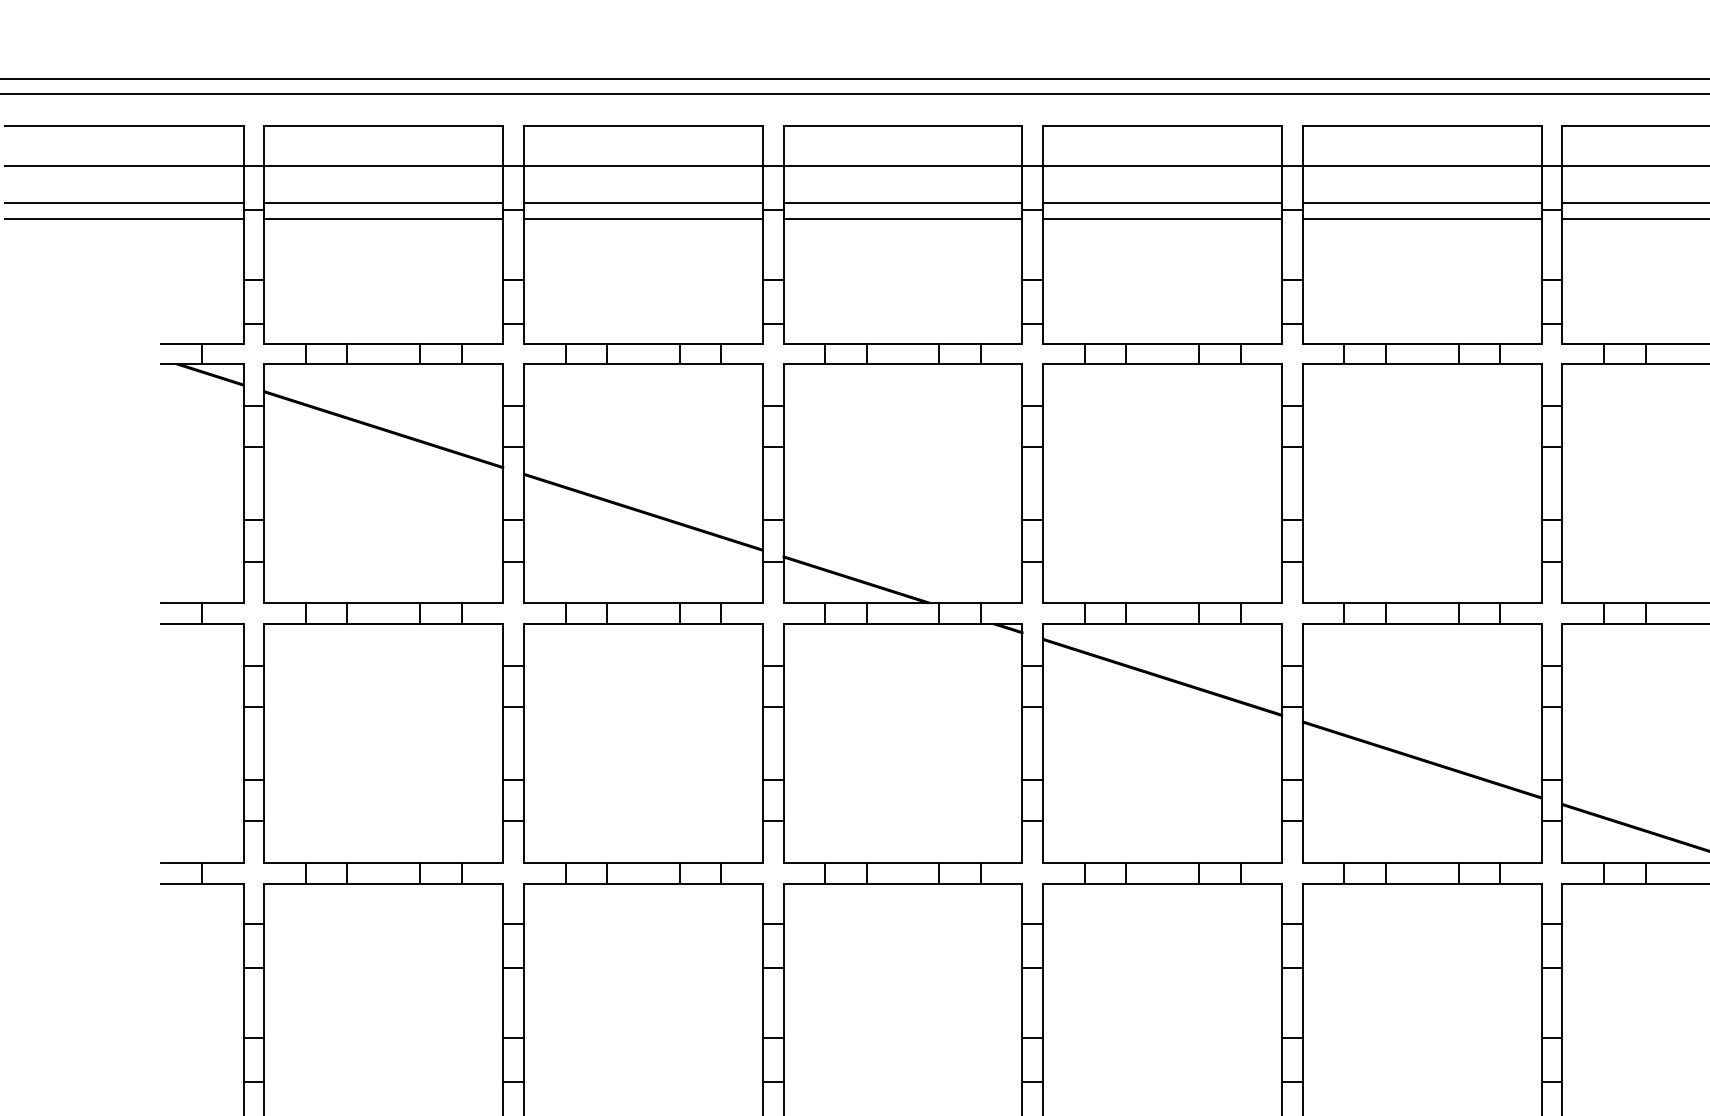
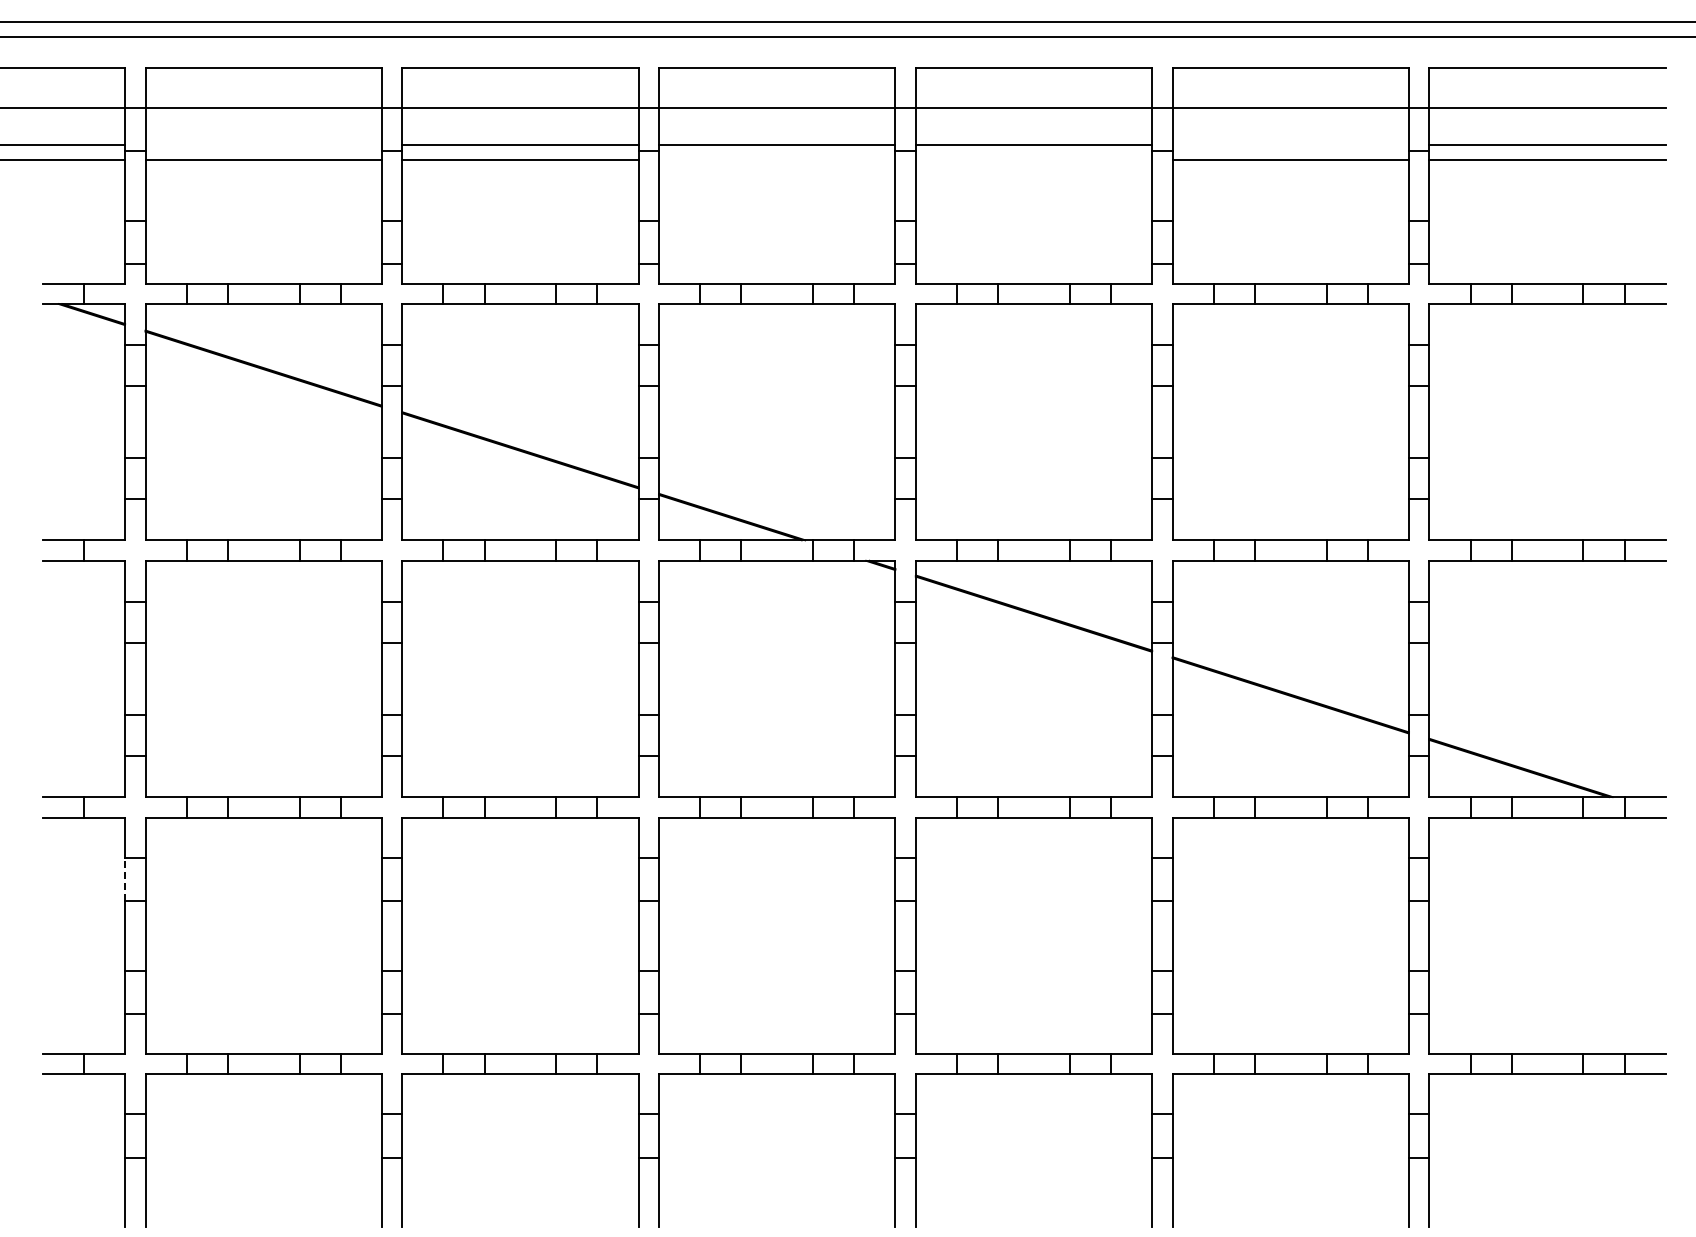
line: (383, 203) -> (263, 144), removed
line: (1422, 203) -> (1290, 144), removed
line: (903, 219) -> (777, 160), removed
line: (1162, 219) -> (1033, 160), removed
line: (244, 946) -> (125, 879), solid -> dashed

